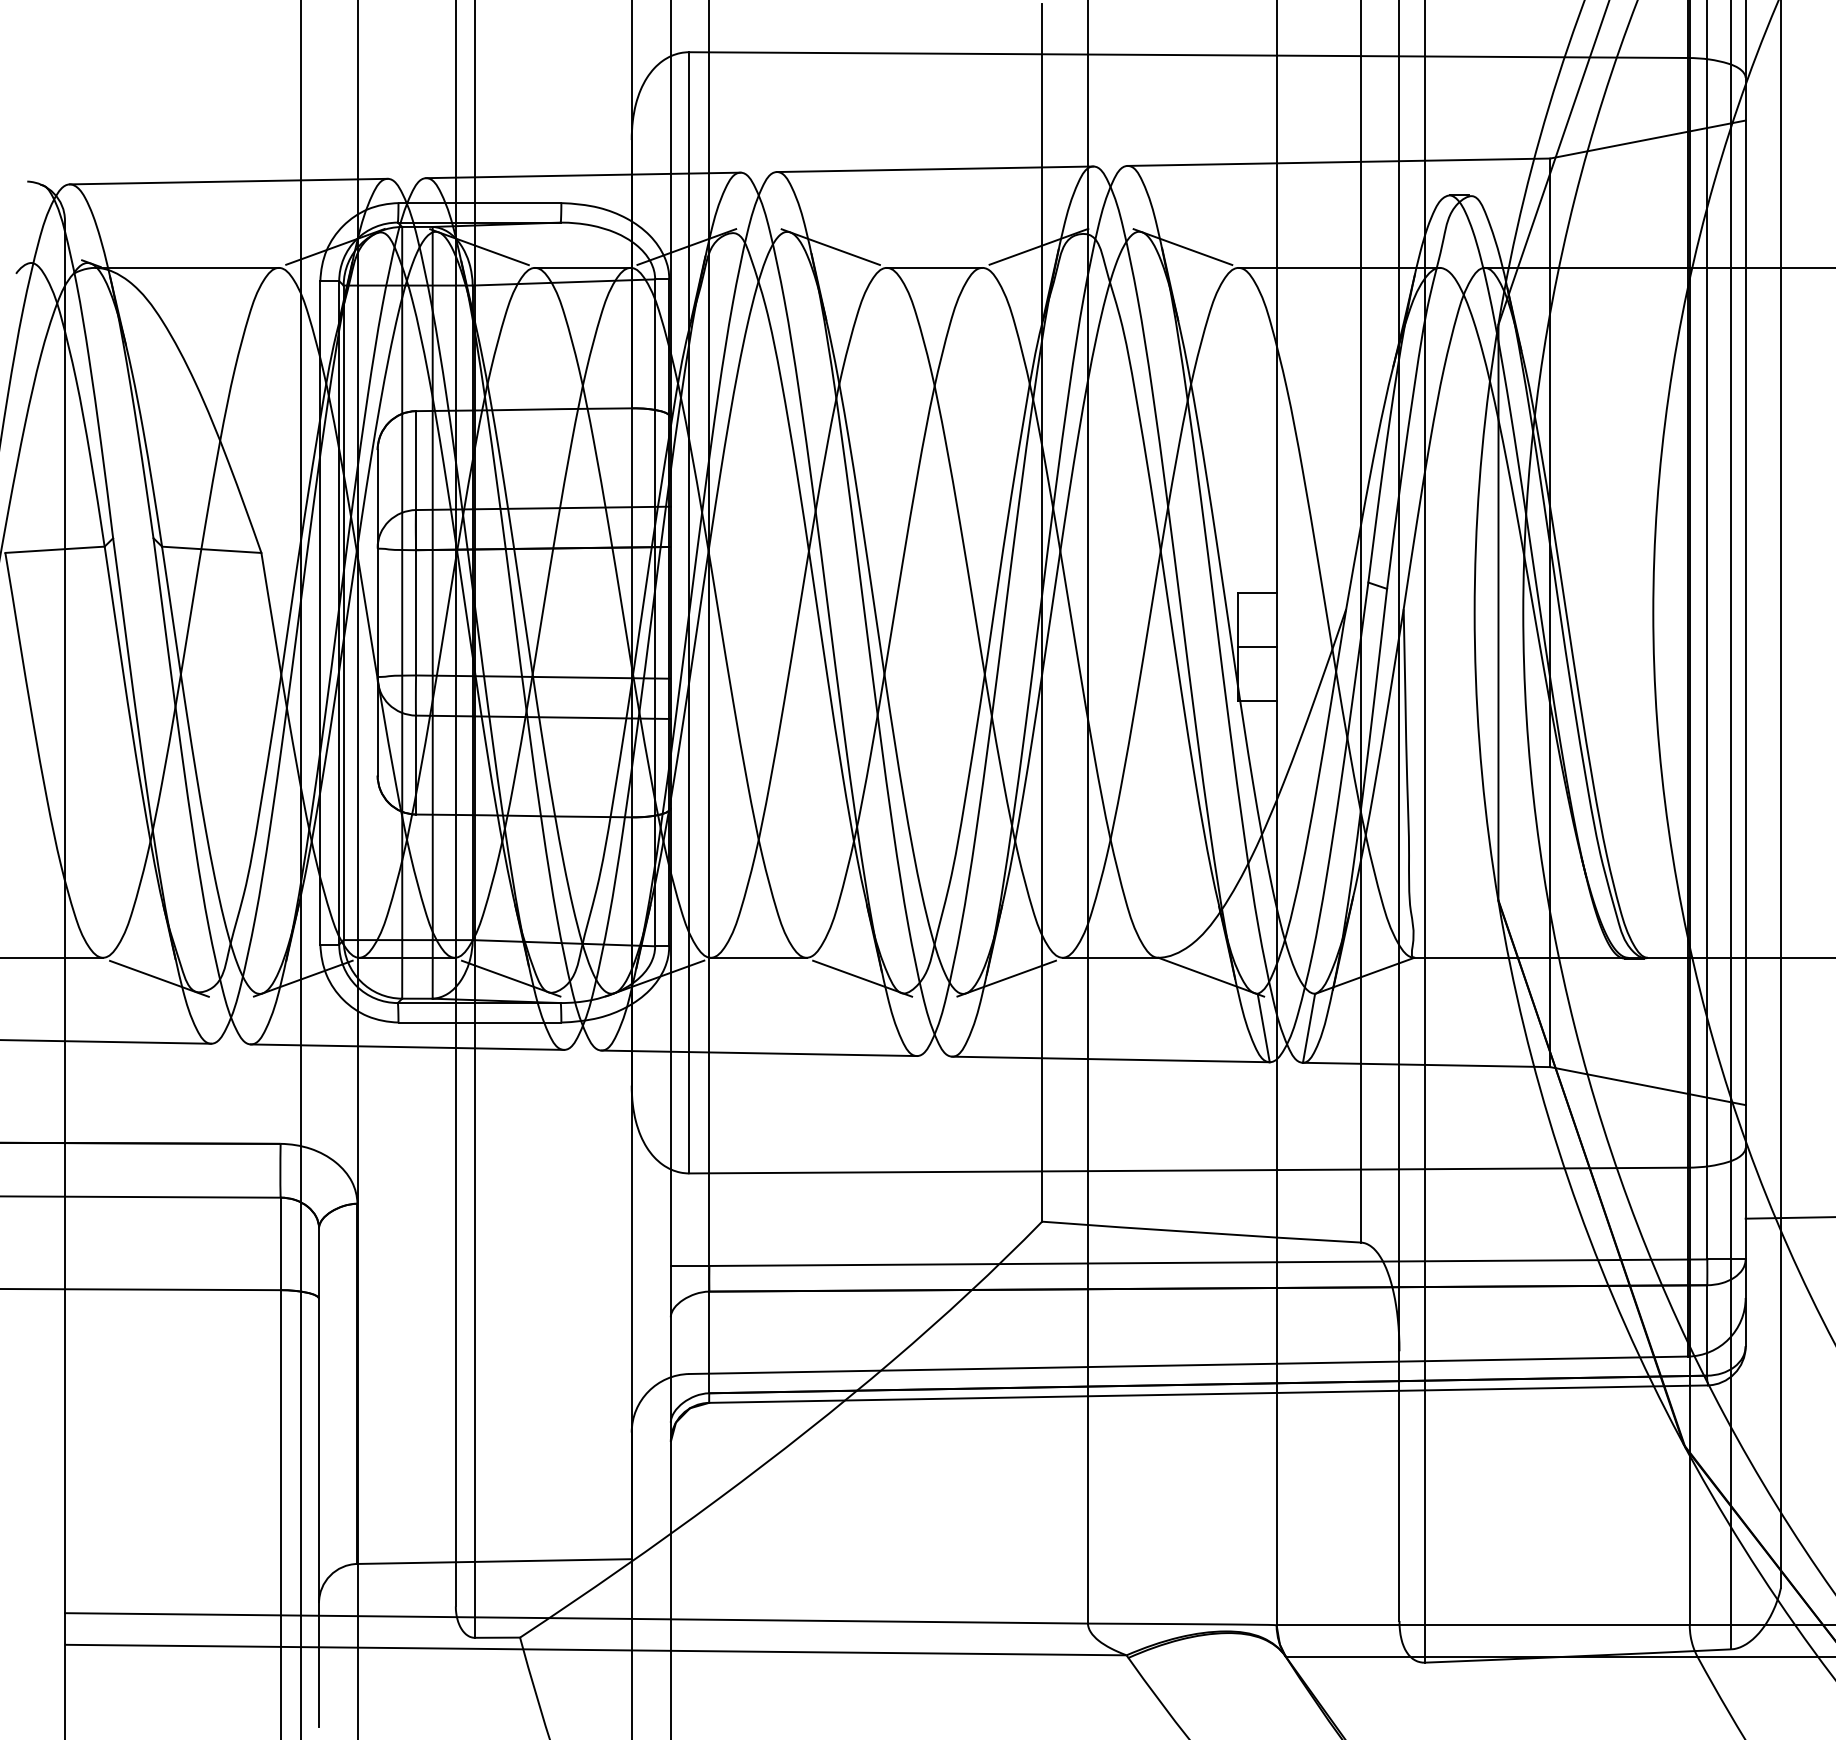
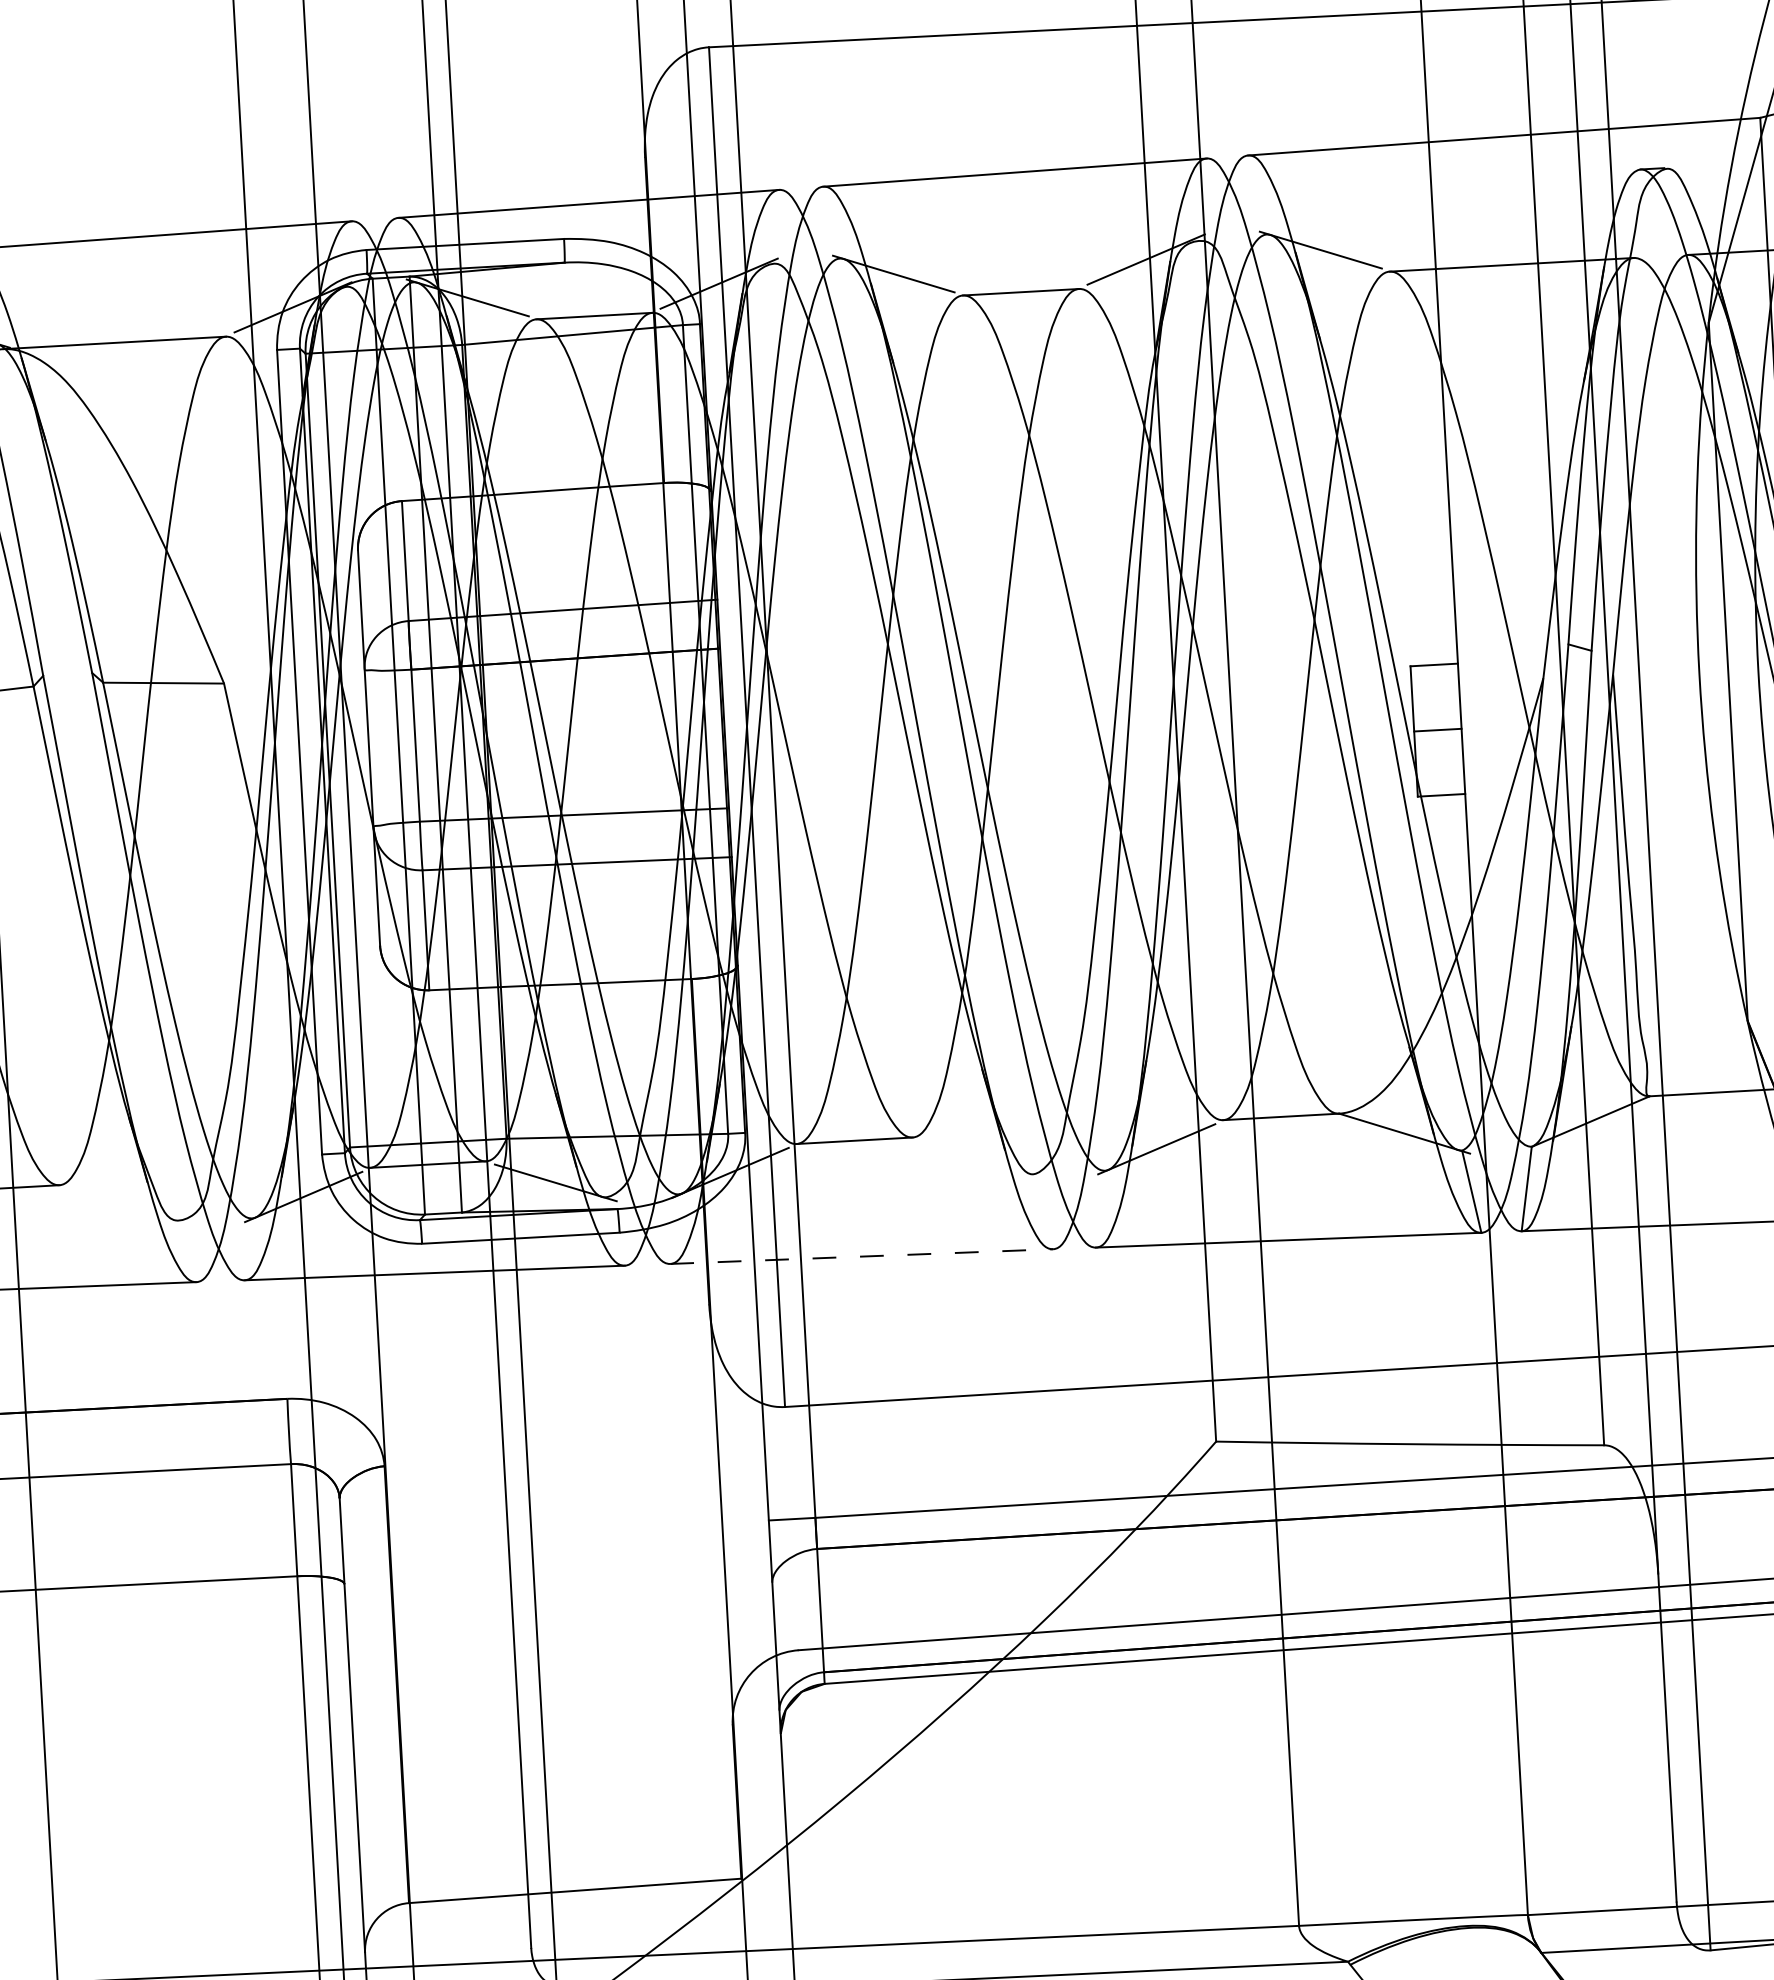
line: (159, 978) -> (129, 1206), removed
line: (862, 978) -> (981, 1158), removed
line: (759, 1053) -> (862, 1256), solid -> dashed

